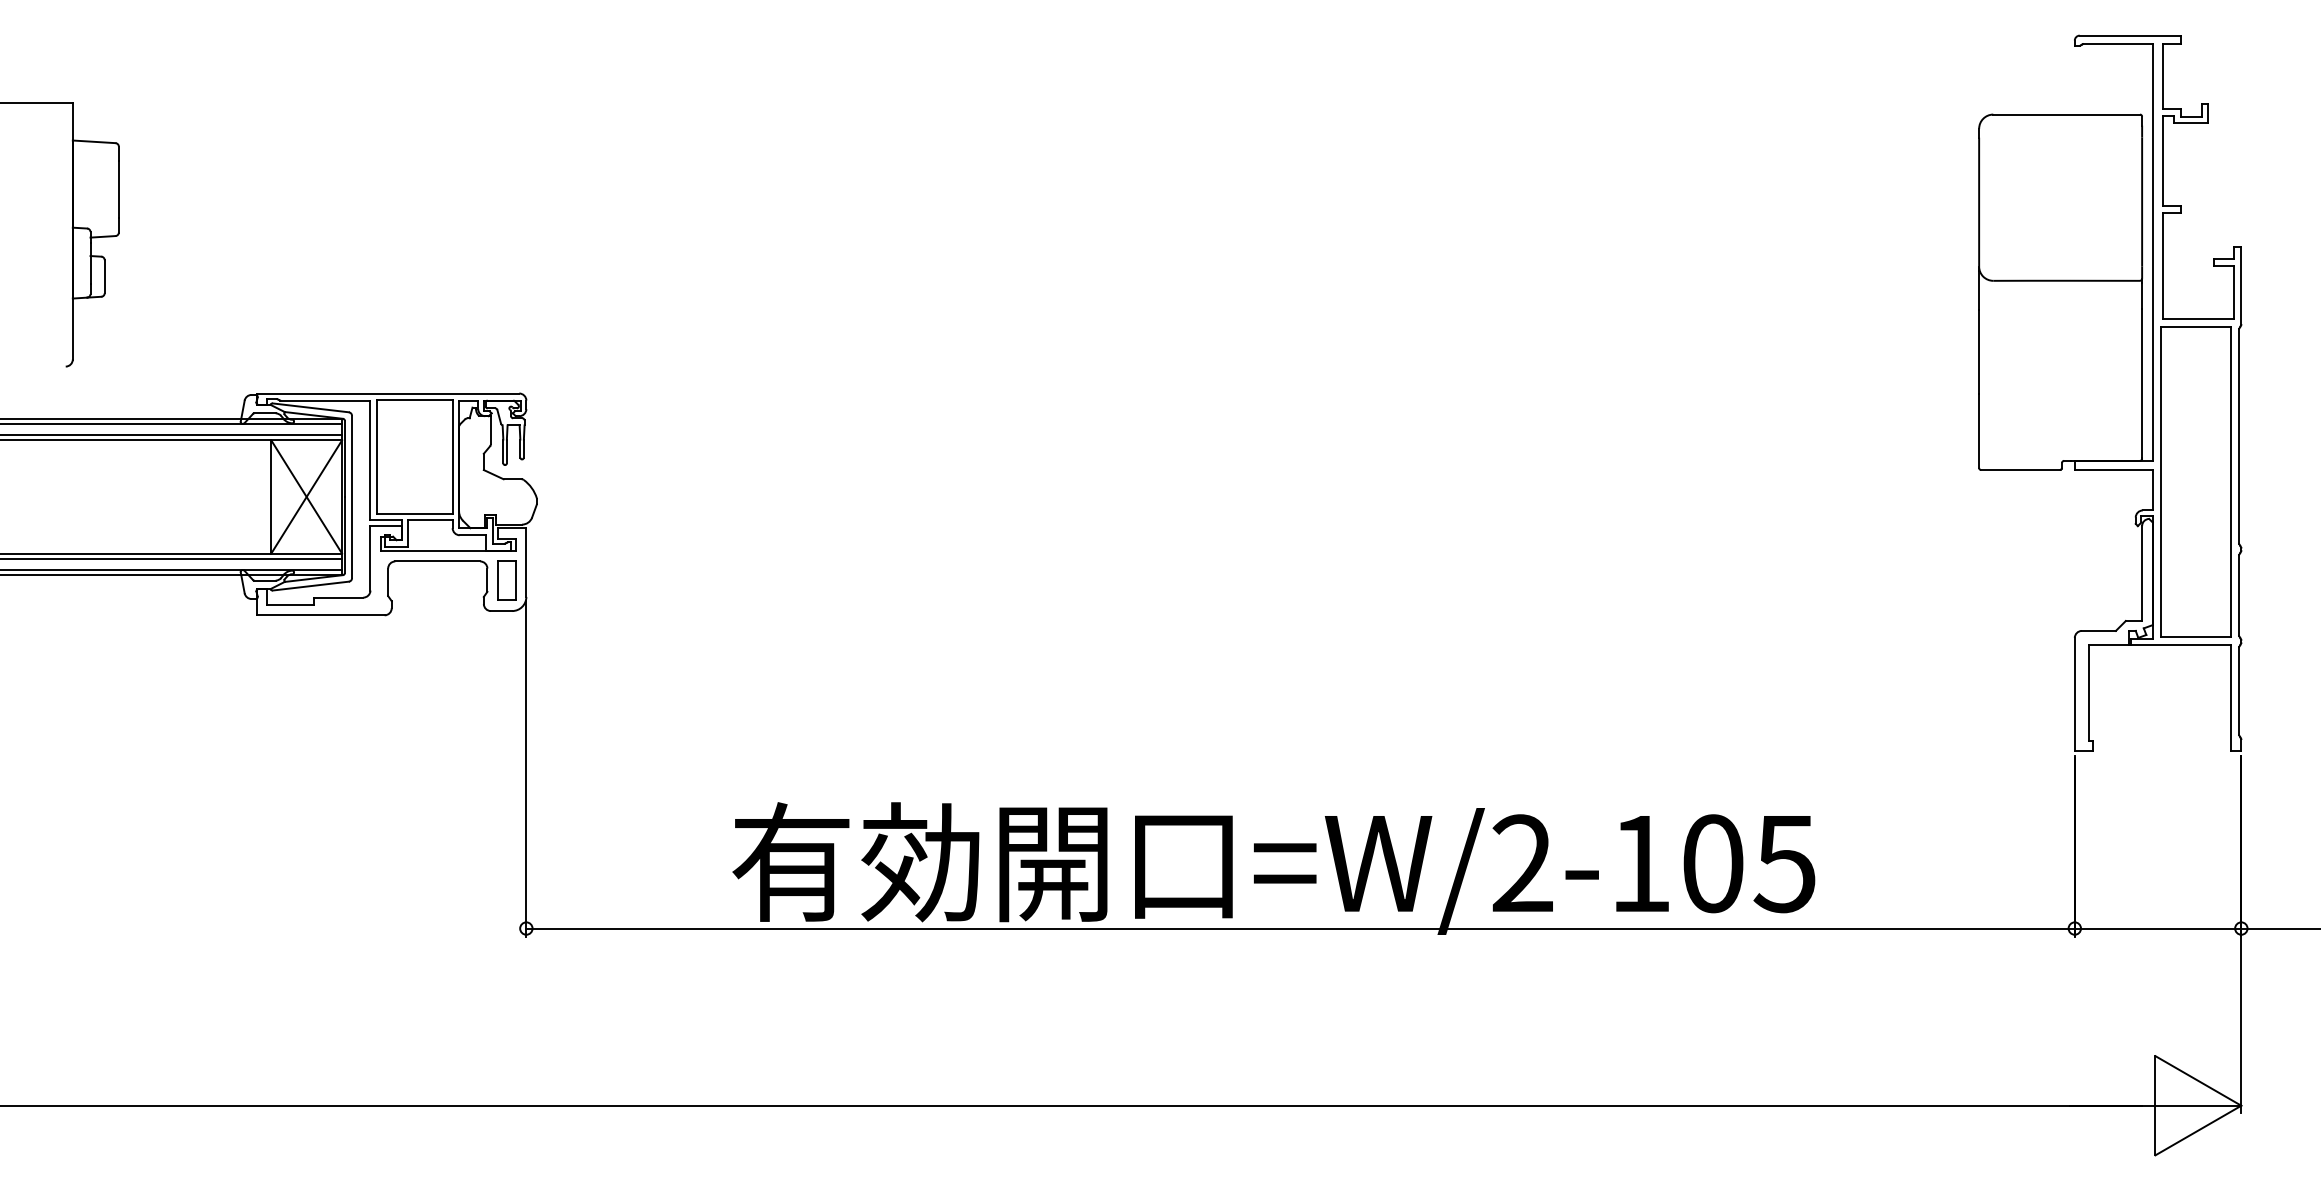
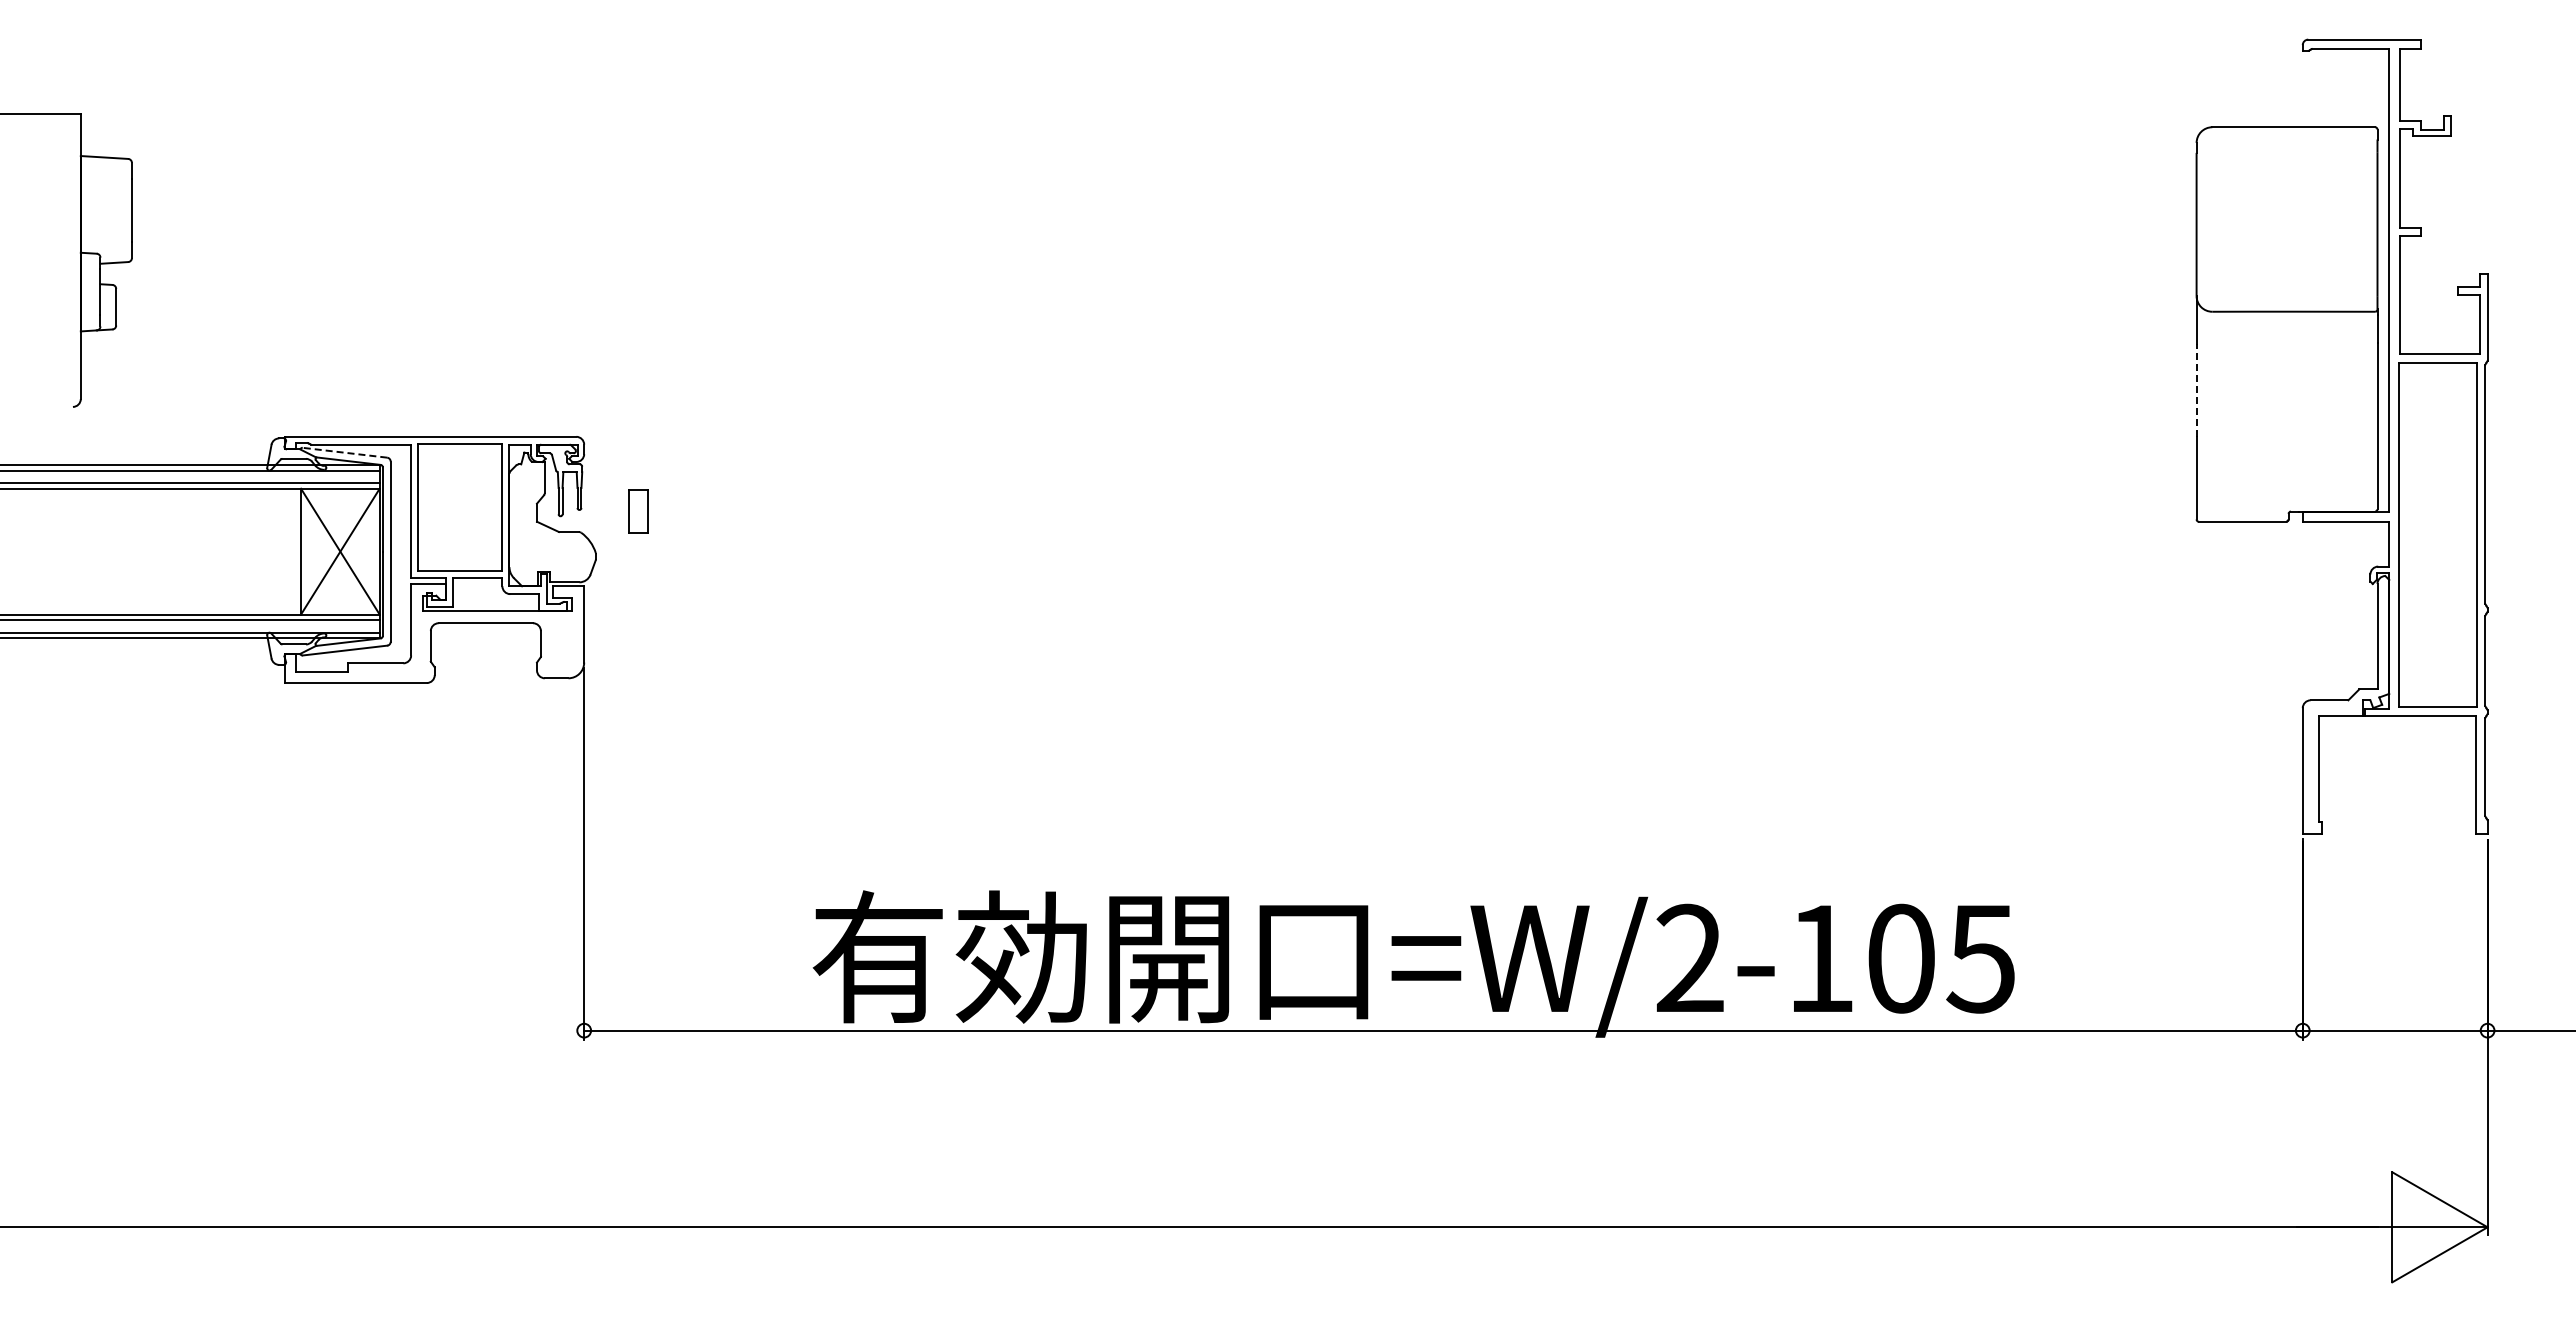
line: (1979, 350) -> (2196, 389), solid -> dashed
line: (311, 407) -> (345, 452), solid -> dashed
part: (506, 580) -> (638, 511), moved

